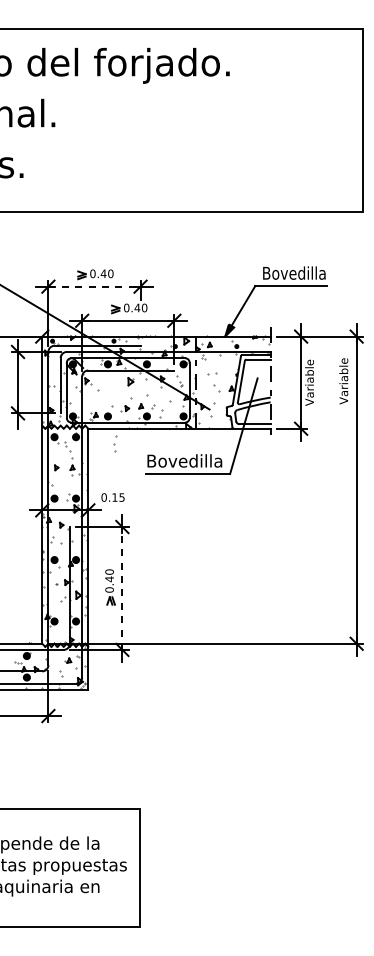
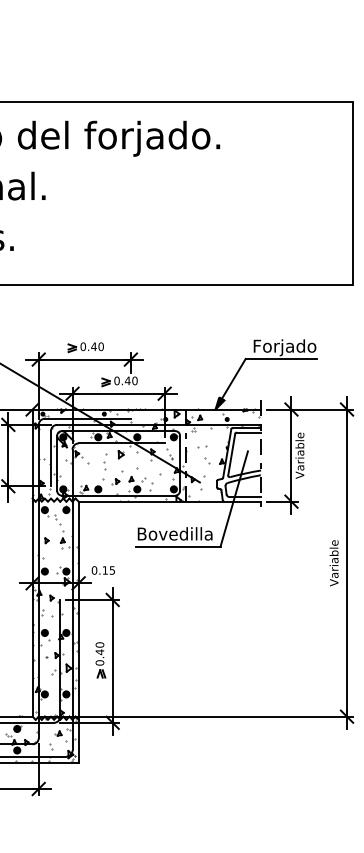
text: (294, 274) -> (284, 347), Bovedilla -> Forjado
line: (94, 286) -> (84, 359), dashed -> solid
text: (343, 381) -> (333, 563), moved
part: (115, 443) -> (105, 461), moved
line: (122, 587) -> (112, 660), dashed -> solid

